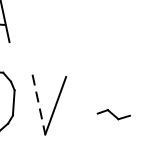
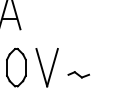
line: (38, 105) -> (41, 68), dashed -> solid
part: (113, 114) -> (78, 74), moved

